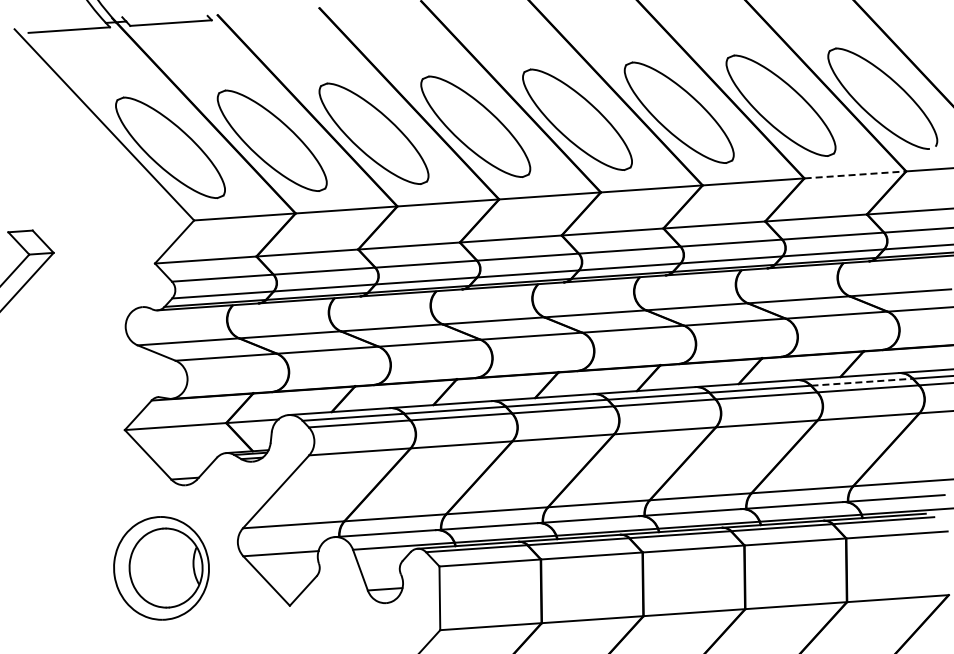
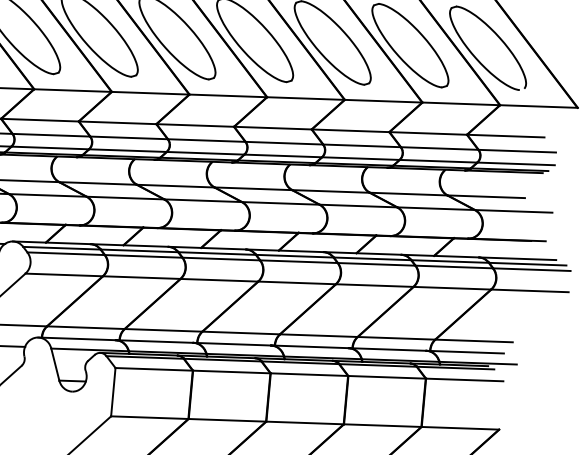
line: (855, 174) -> (461, 103), dashed -> solid
line: (862, 382) -> (450, 261), dashed -> solid

